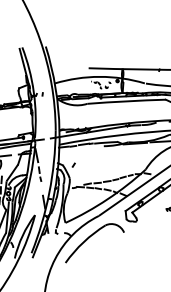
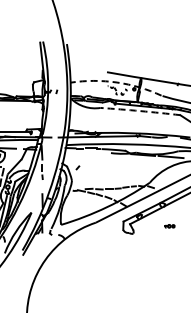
arc: (99, 76) -> (116, 82), solid -> dashed
arc: (126, 101) -> (140, 111), solid -> dashed
part: (91, 236) -> (85, 242), removed

